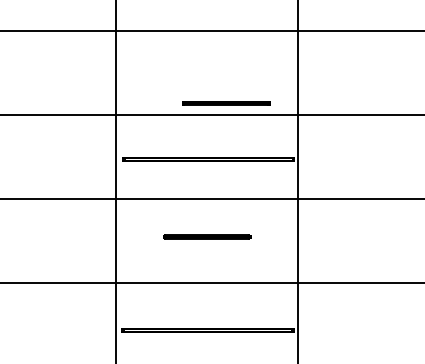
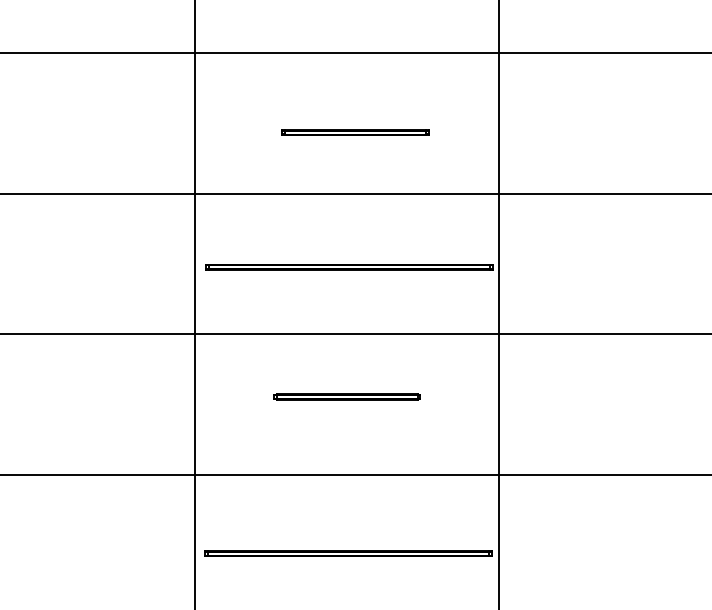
line: (226, 103) -> (356, 133), moved

